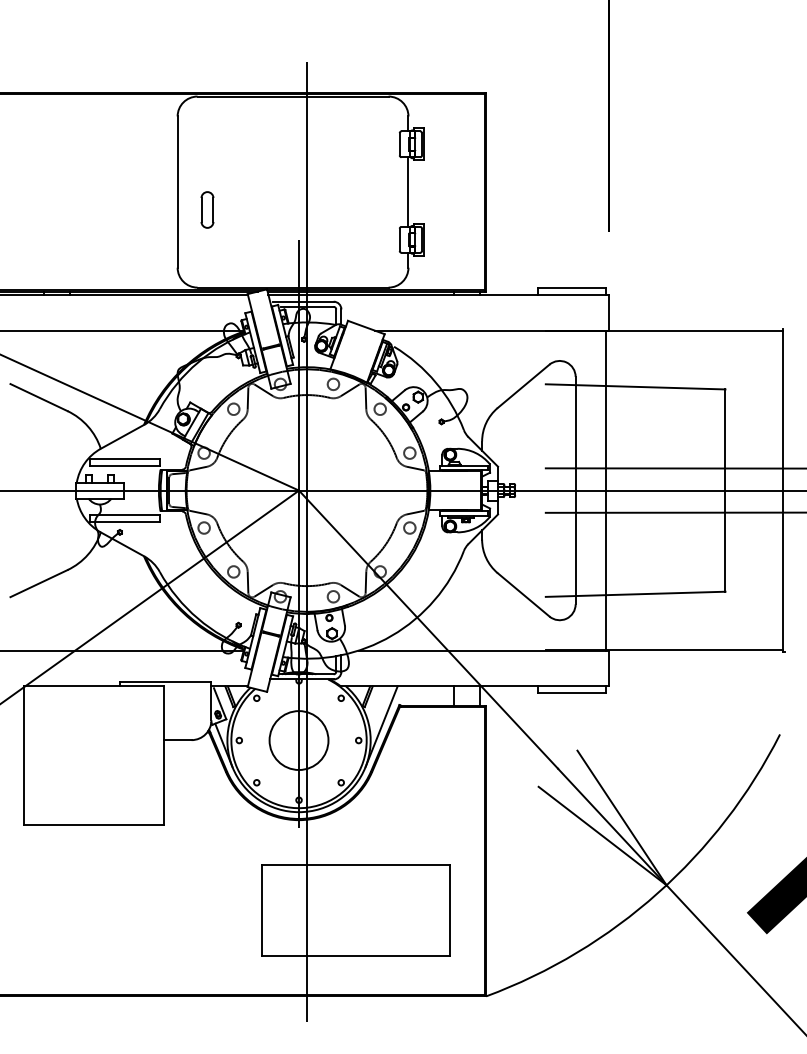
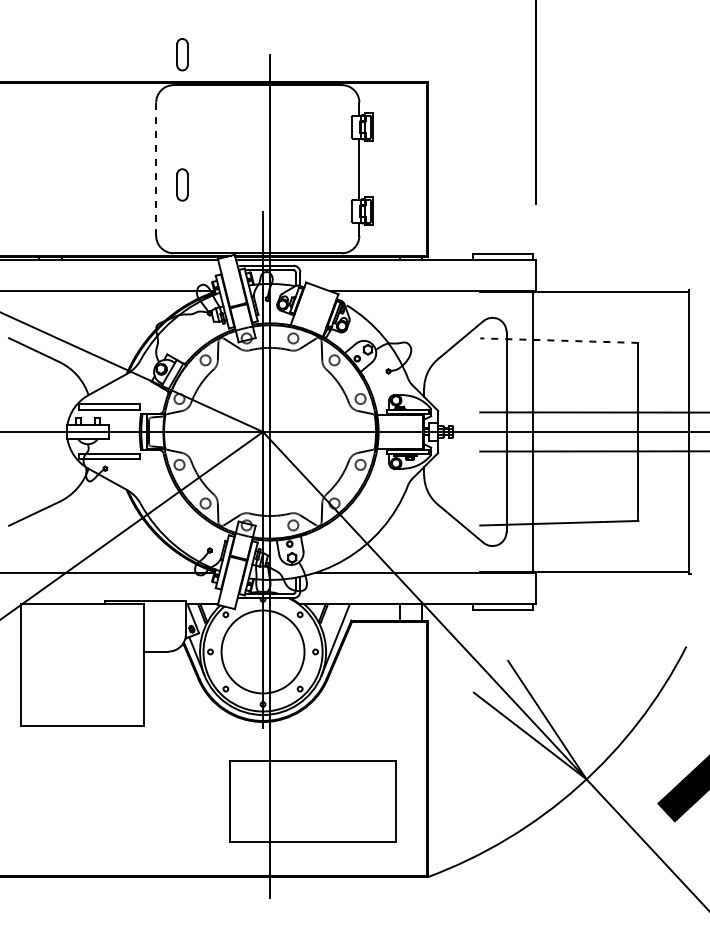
part: (207, 61) -> (182, 54), added
line: (177, 192) -> (156, 169), solid -> dashed
line: (635, 386) -> (559, 340), solid -> dashed
circle: (298, 740) -> (262, 651), size x1.6

